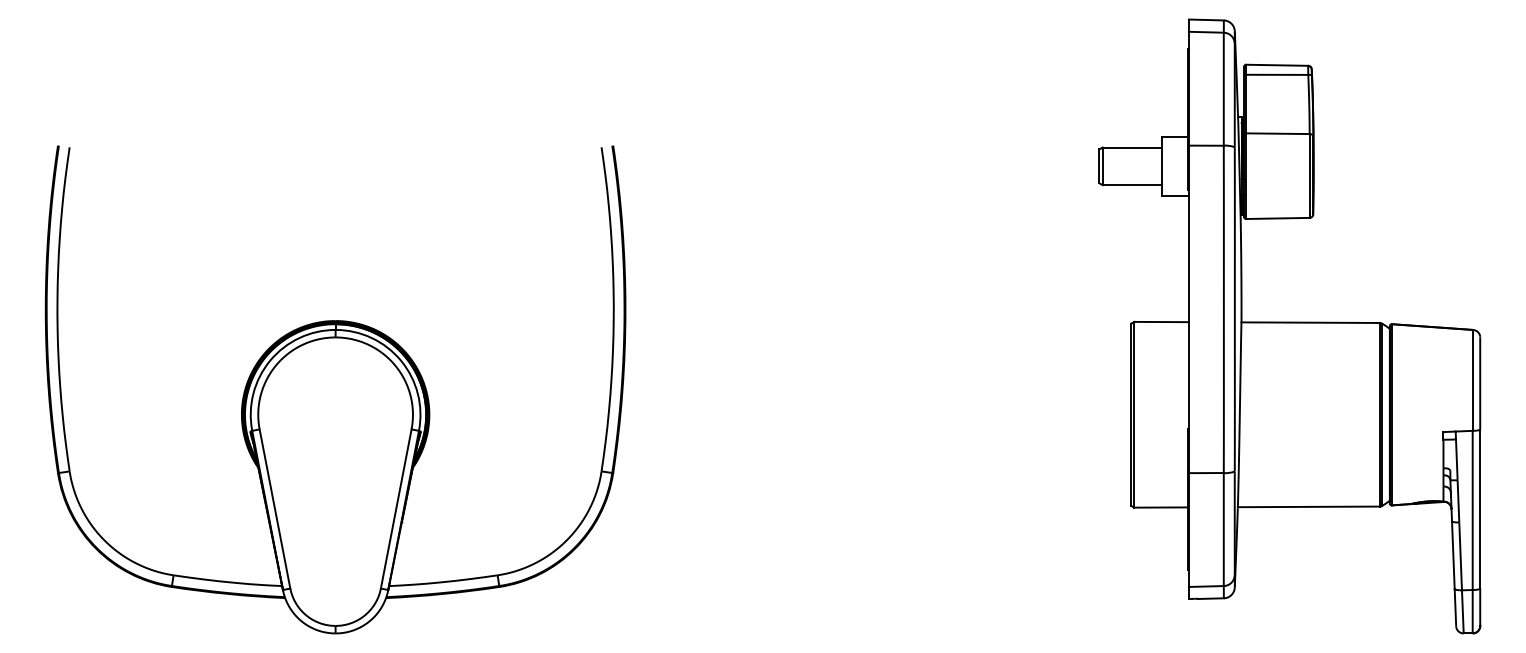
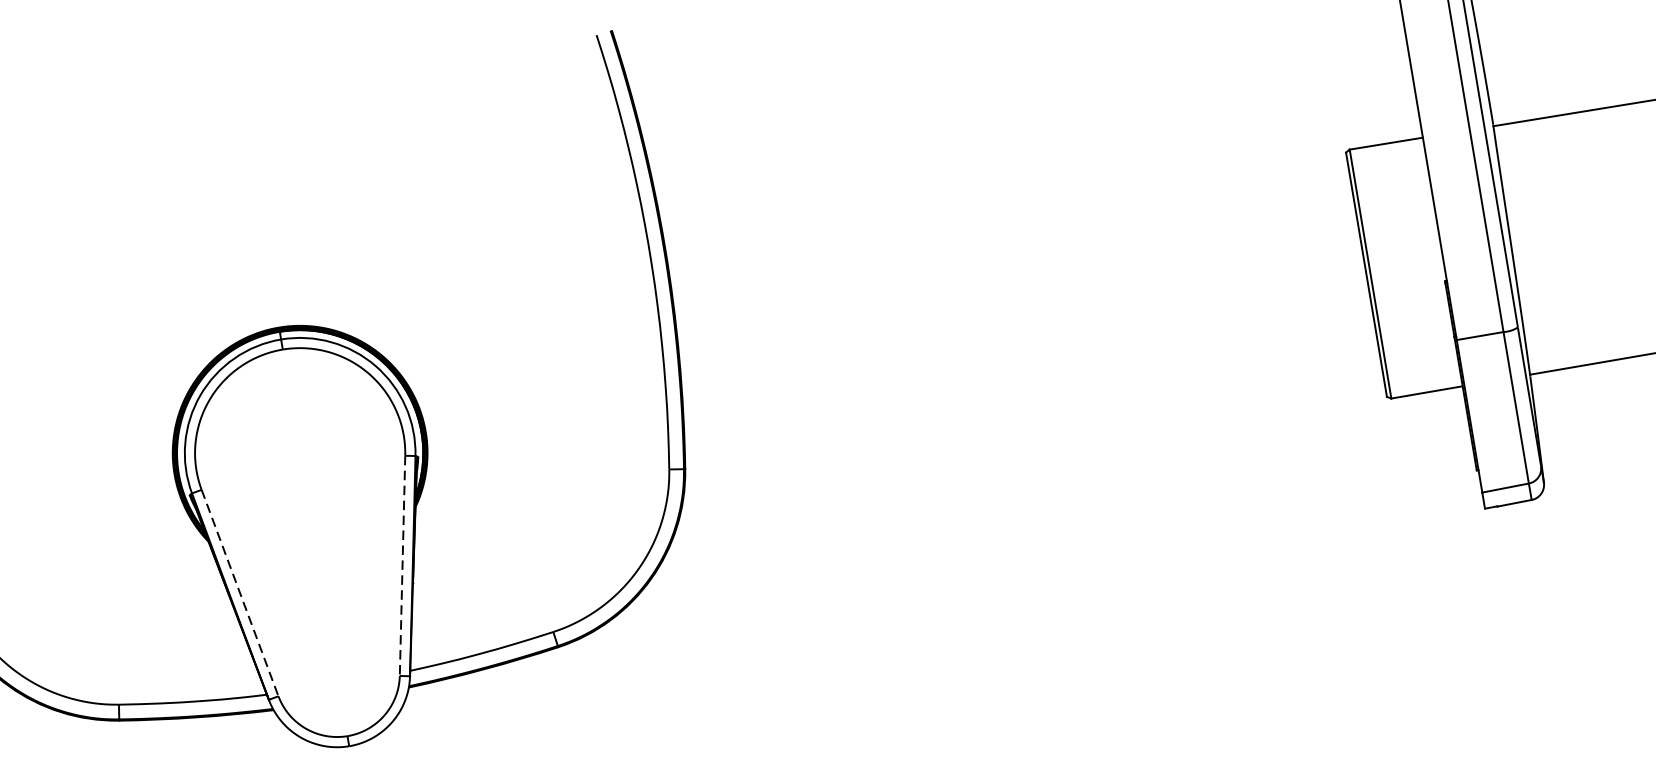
line: (275, 509) -> (240, 593), solid -> dashed
line: (396, 509) -> (402, 566), solid -> dashed

